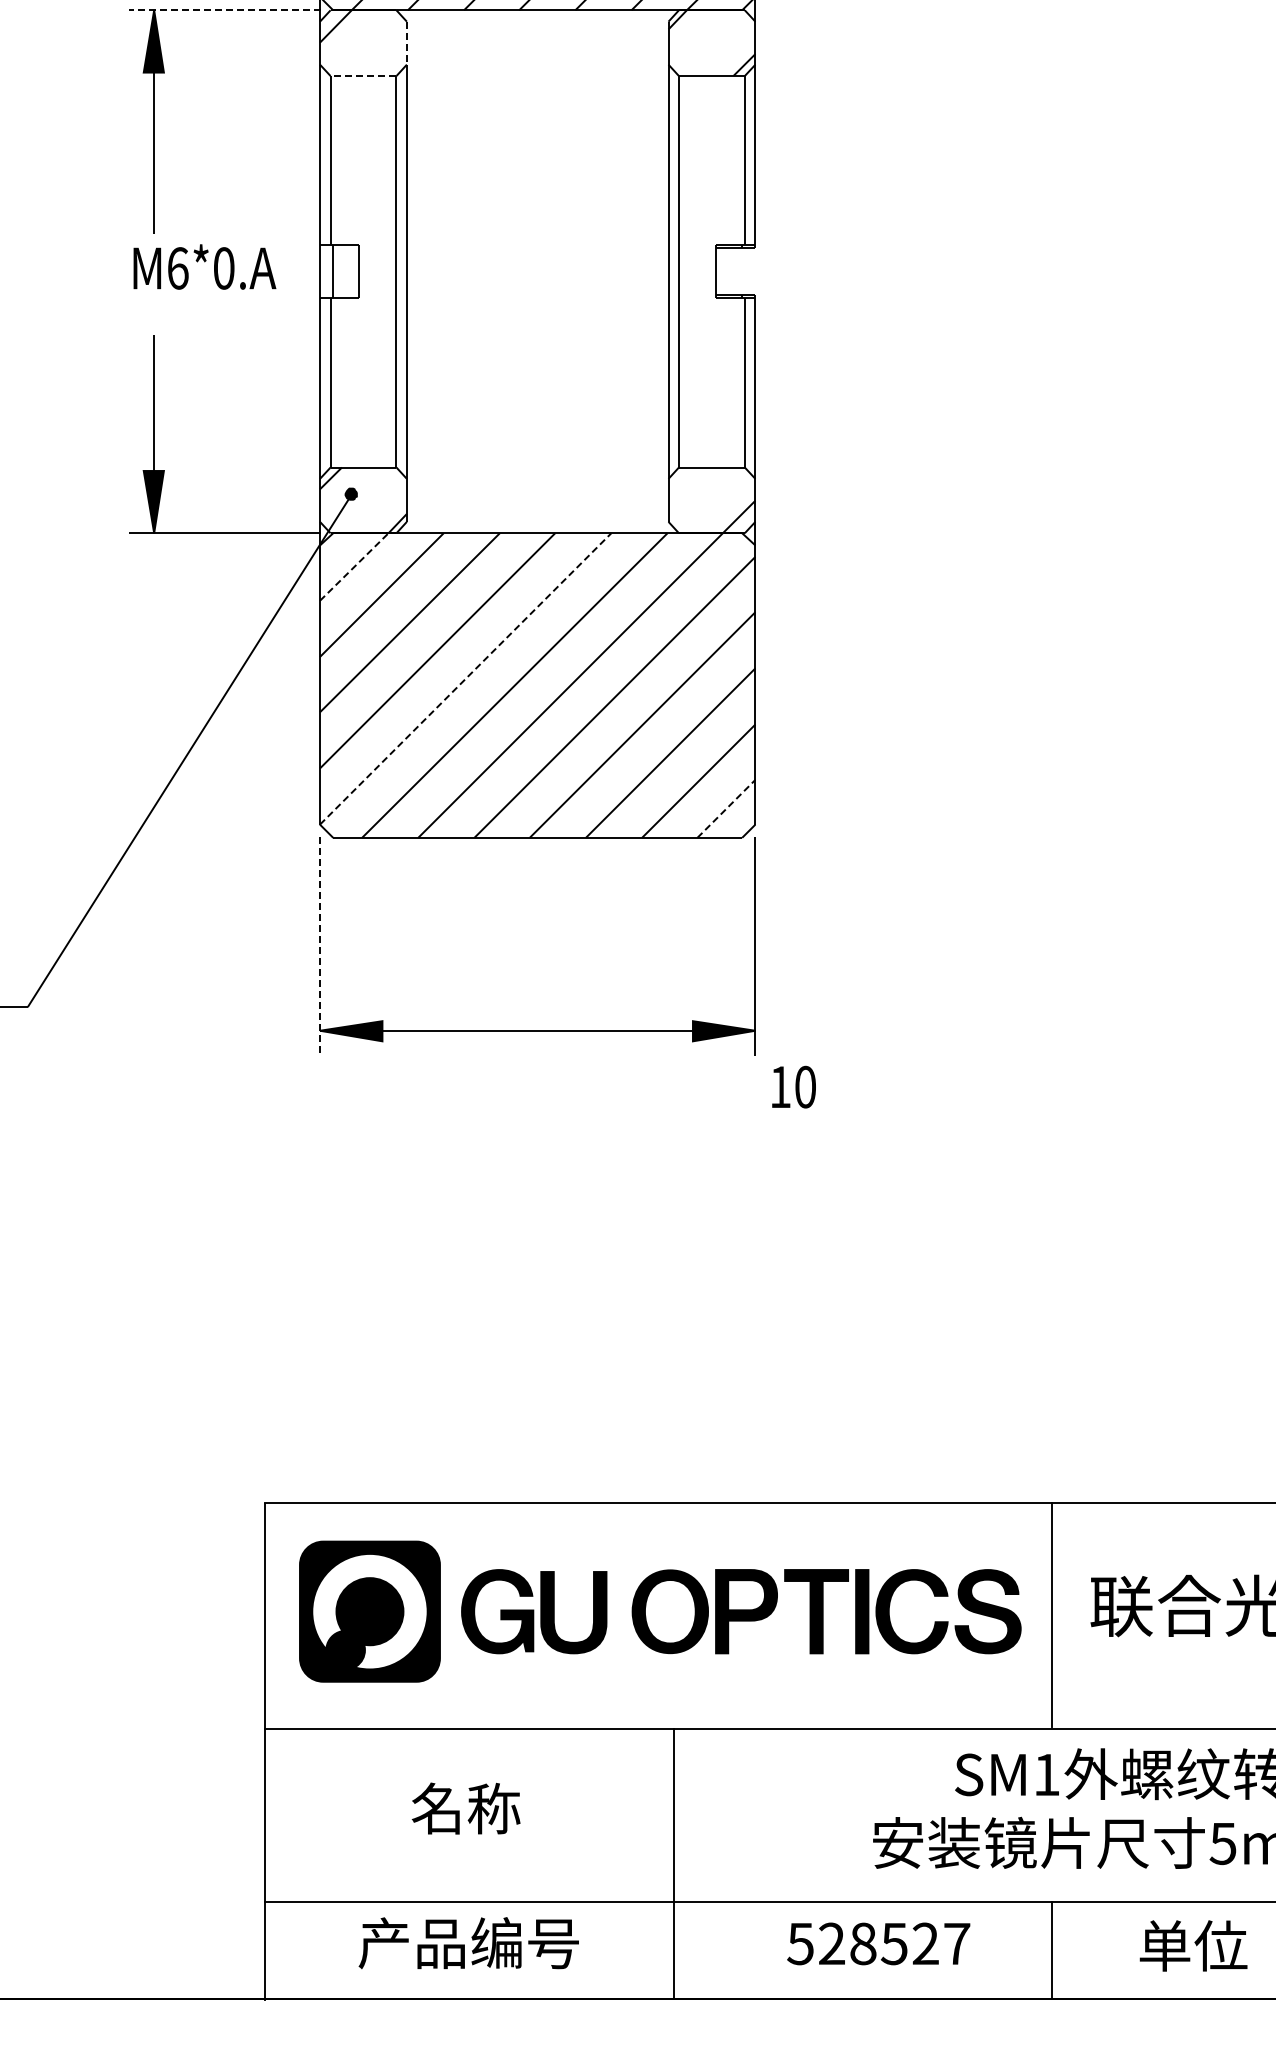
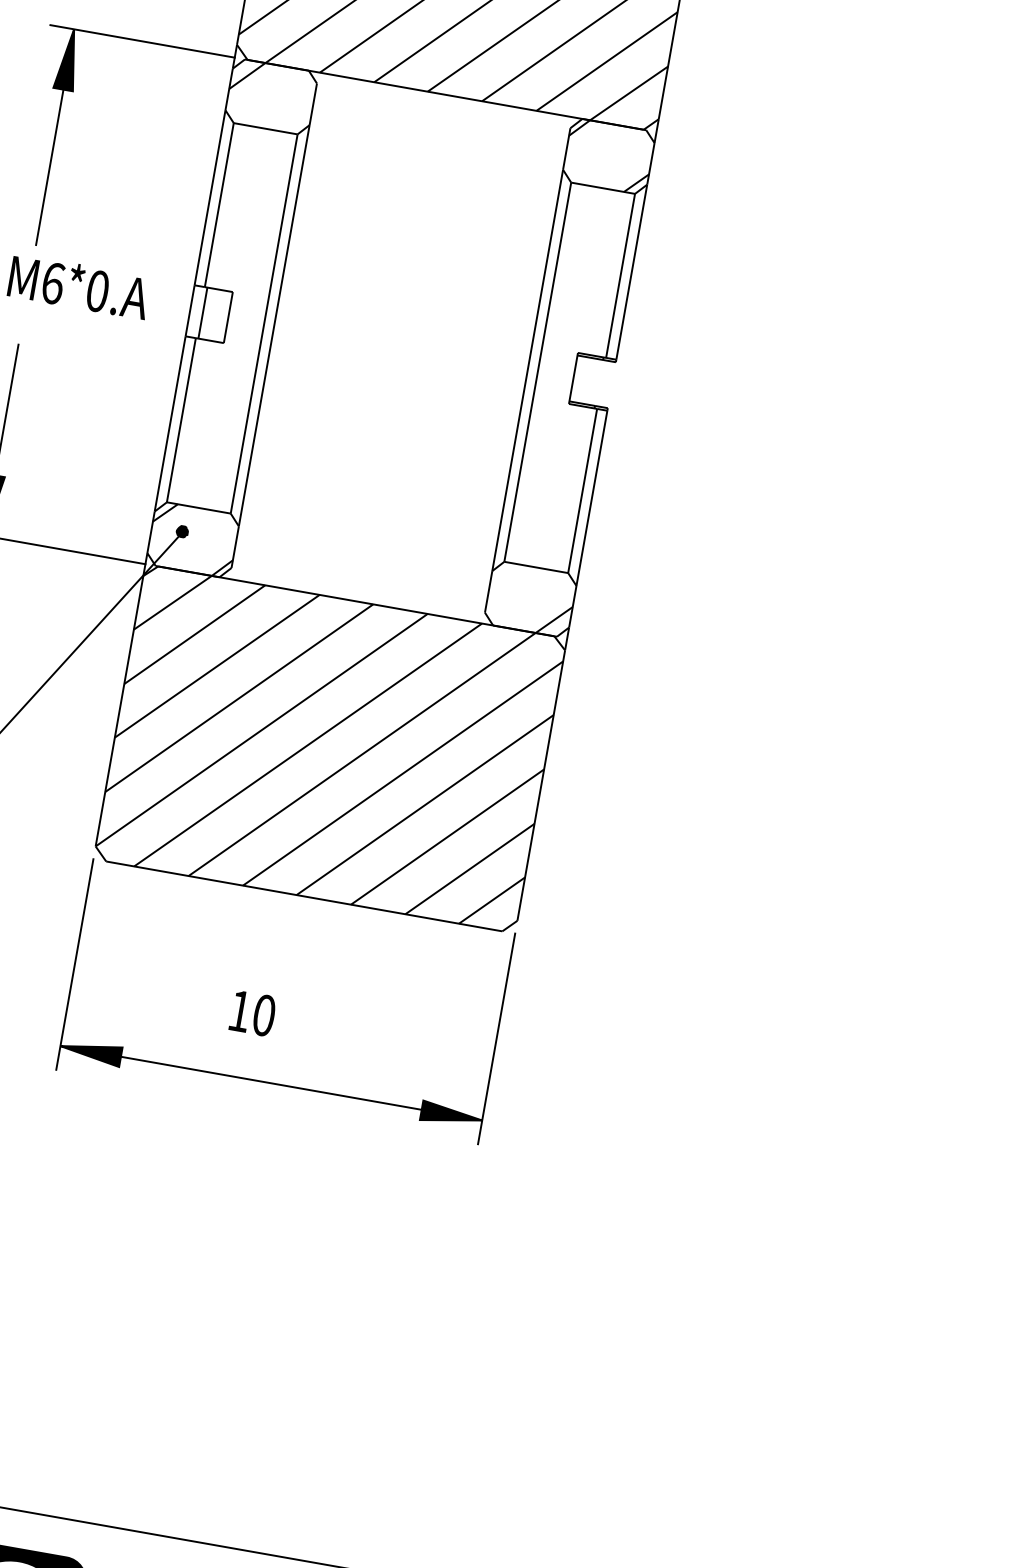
line: (224, 10) -> (142, 41), dashed -> solid
line: (406, 43) -> (312, 104), dashed -> solid
line: (363, 76) -> (265, 129), dashed -> solid
line: (354, 566) -> (173, 602), dashed -> solid
line: (466, 678) -> (262, 729), dashed -> solid
line: (726, 808) -> (492, 900), dashed -> solid
line: (320, 946) -> (75, 964), dashed -> solid
text: (793, 1086) -> (252, 1012), moved

